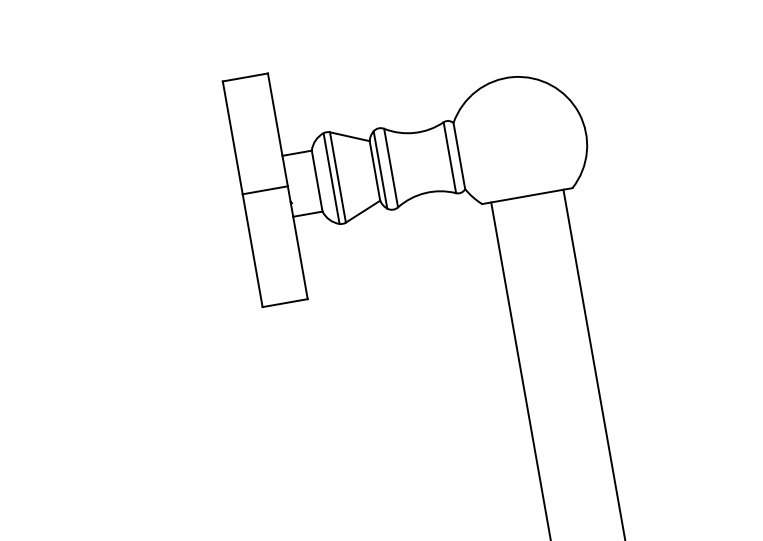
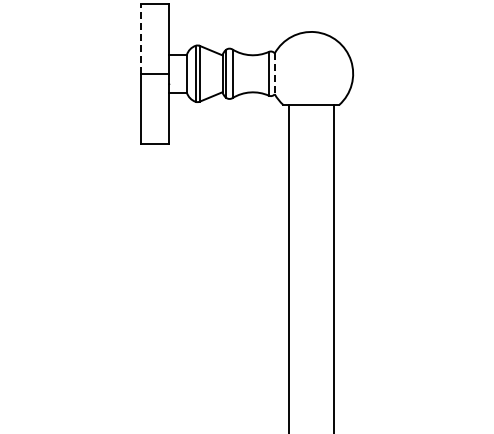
line: (232, 137) -> (140, 38), solid -> dashed
line: (459, 157) -> (274, 74), solid -> dashed

